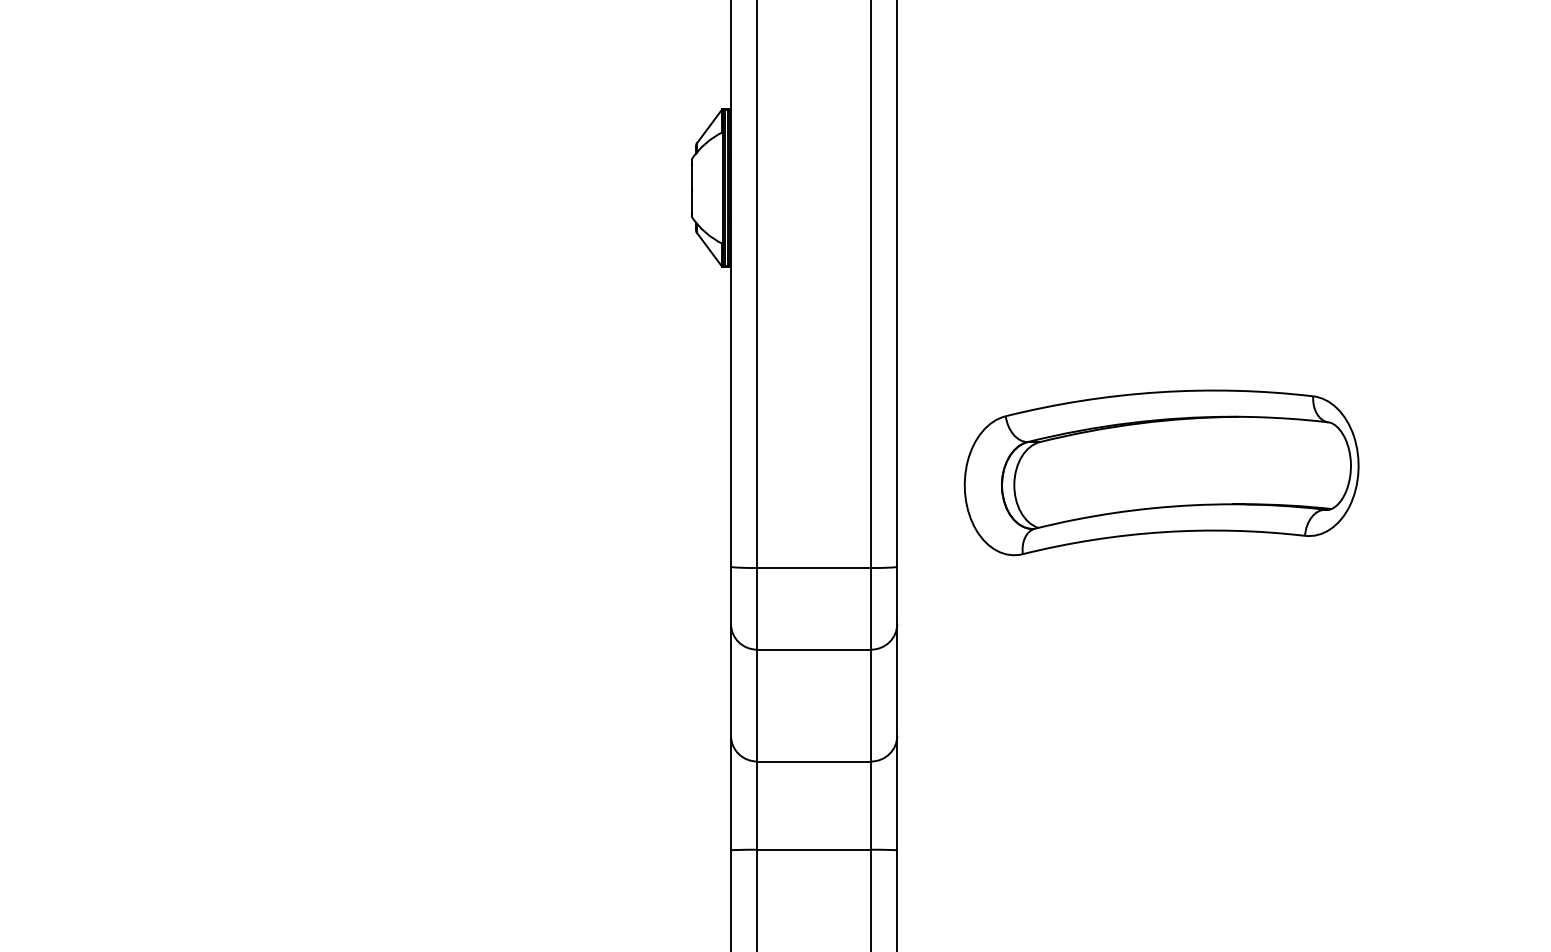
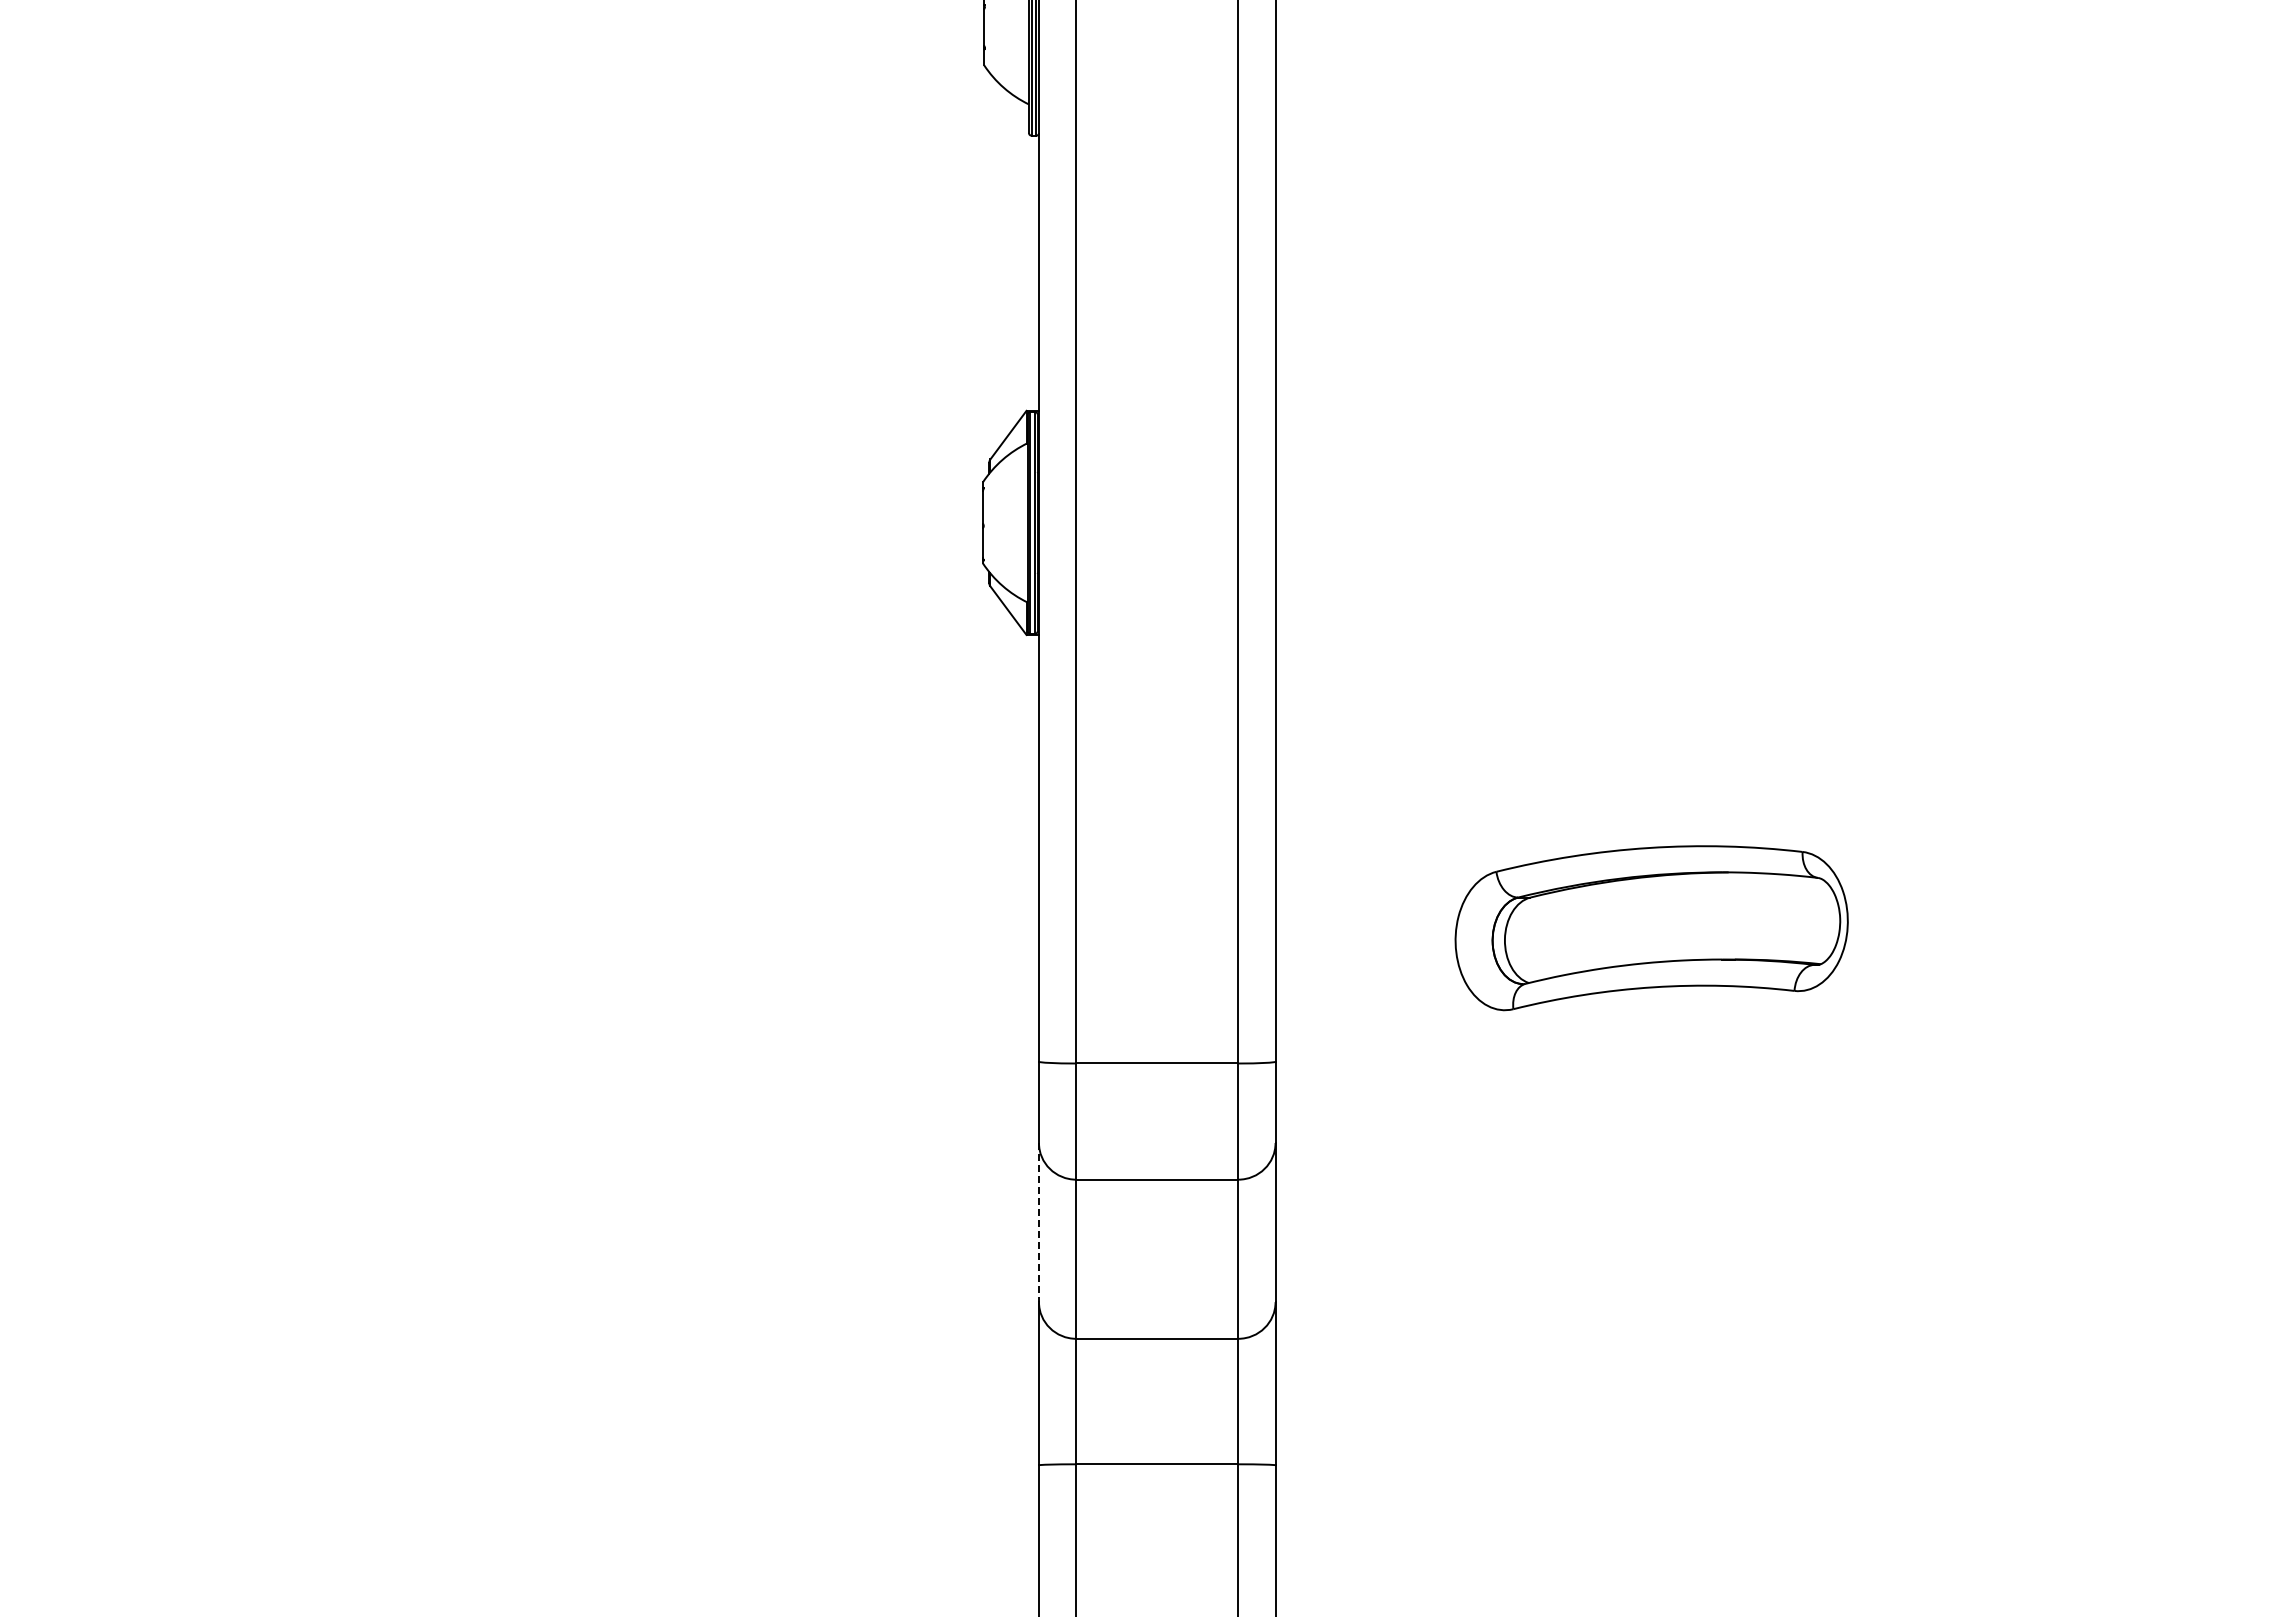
part: (1161, 473) -> (1651, 928), size x0.7
line: (730, 679) -> (1038, 1222), solid -> dashed

